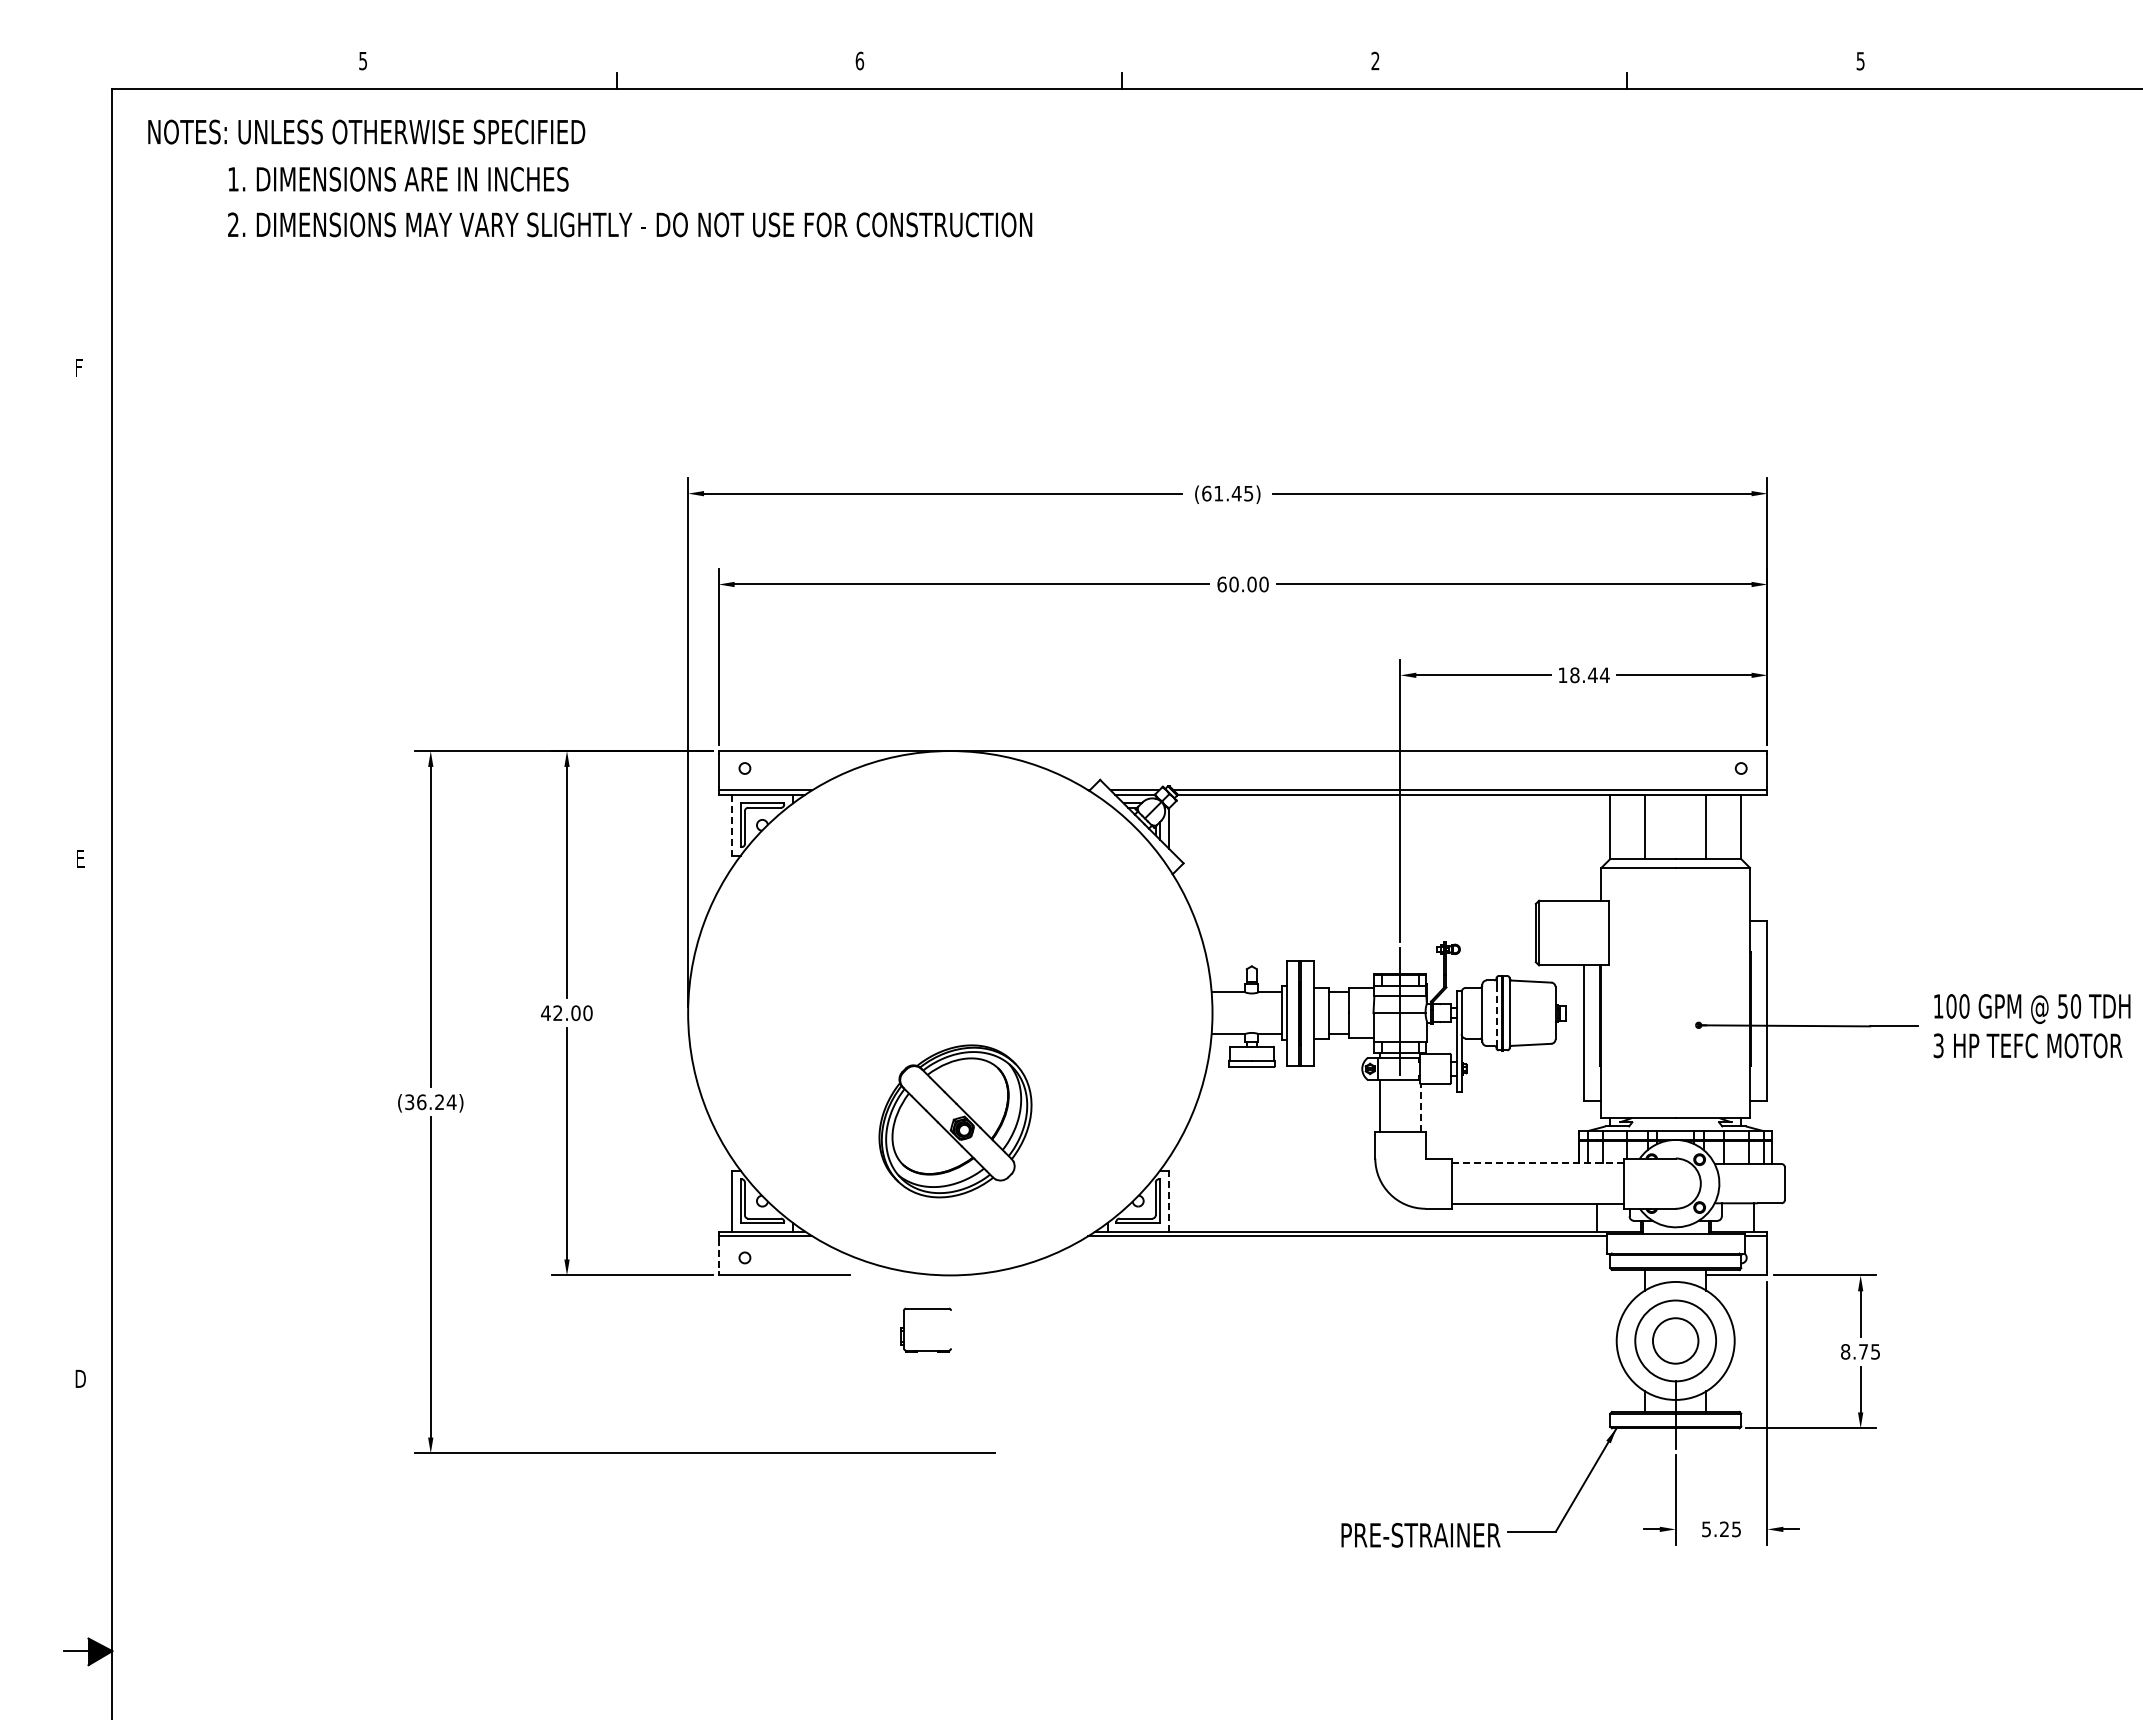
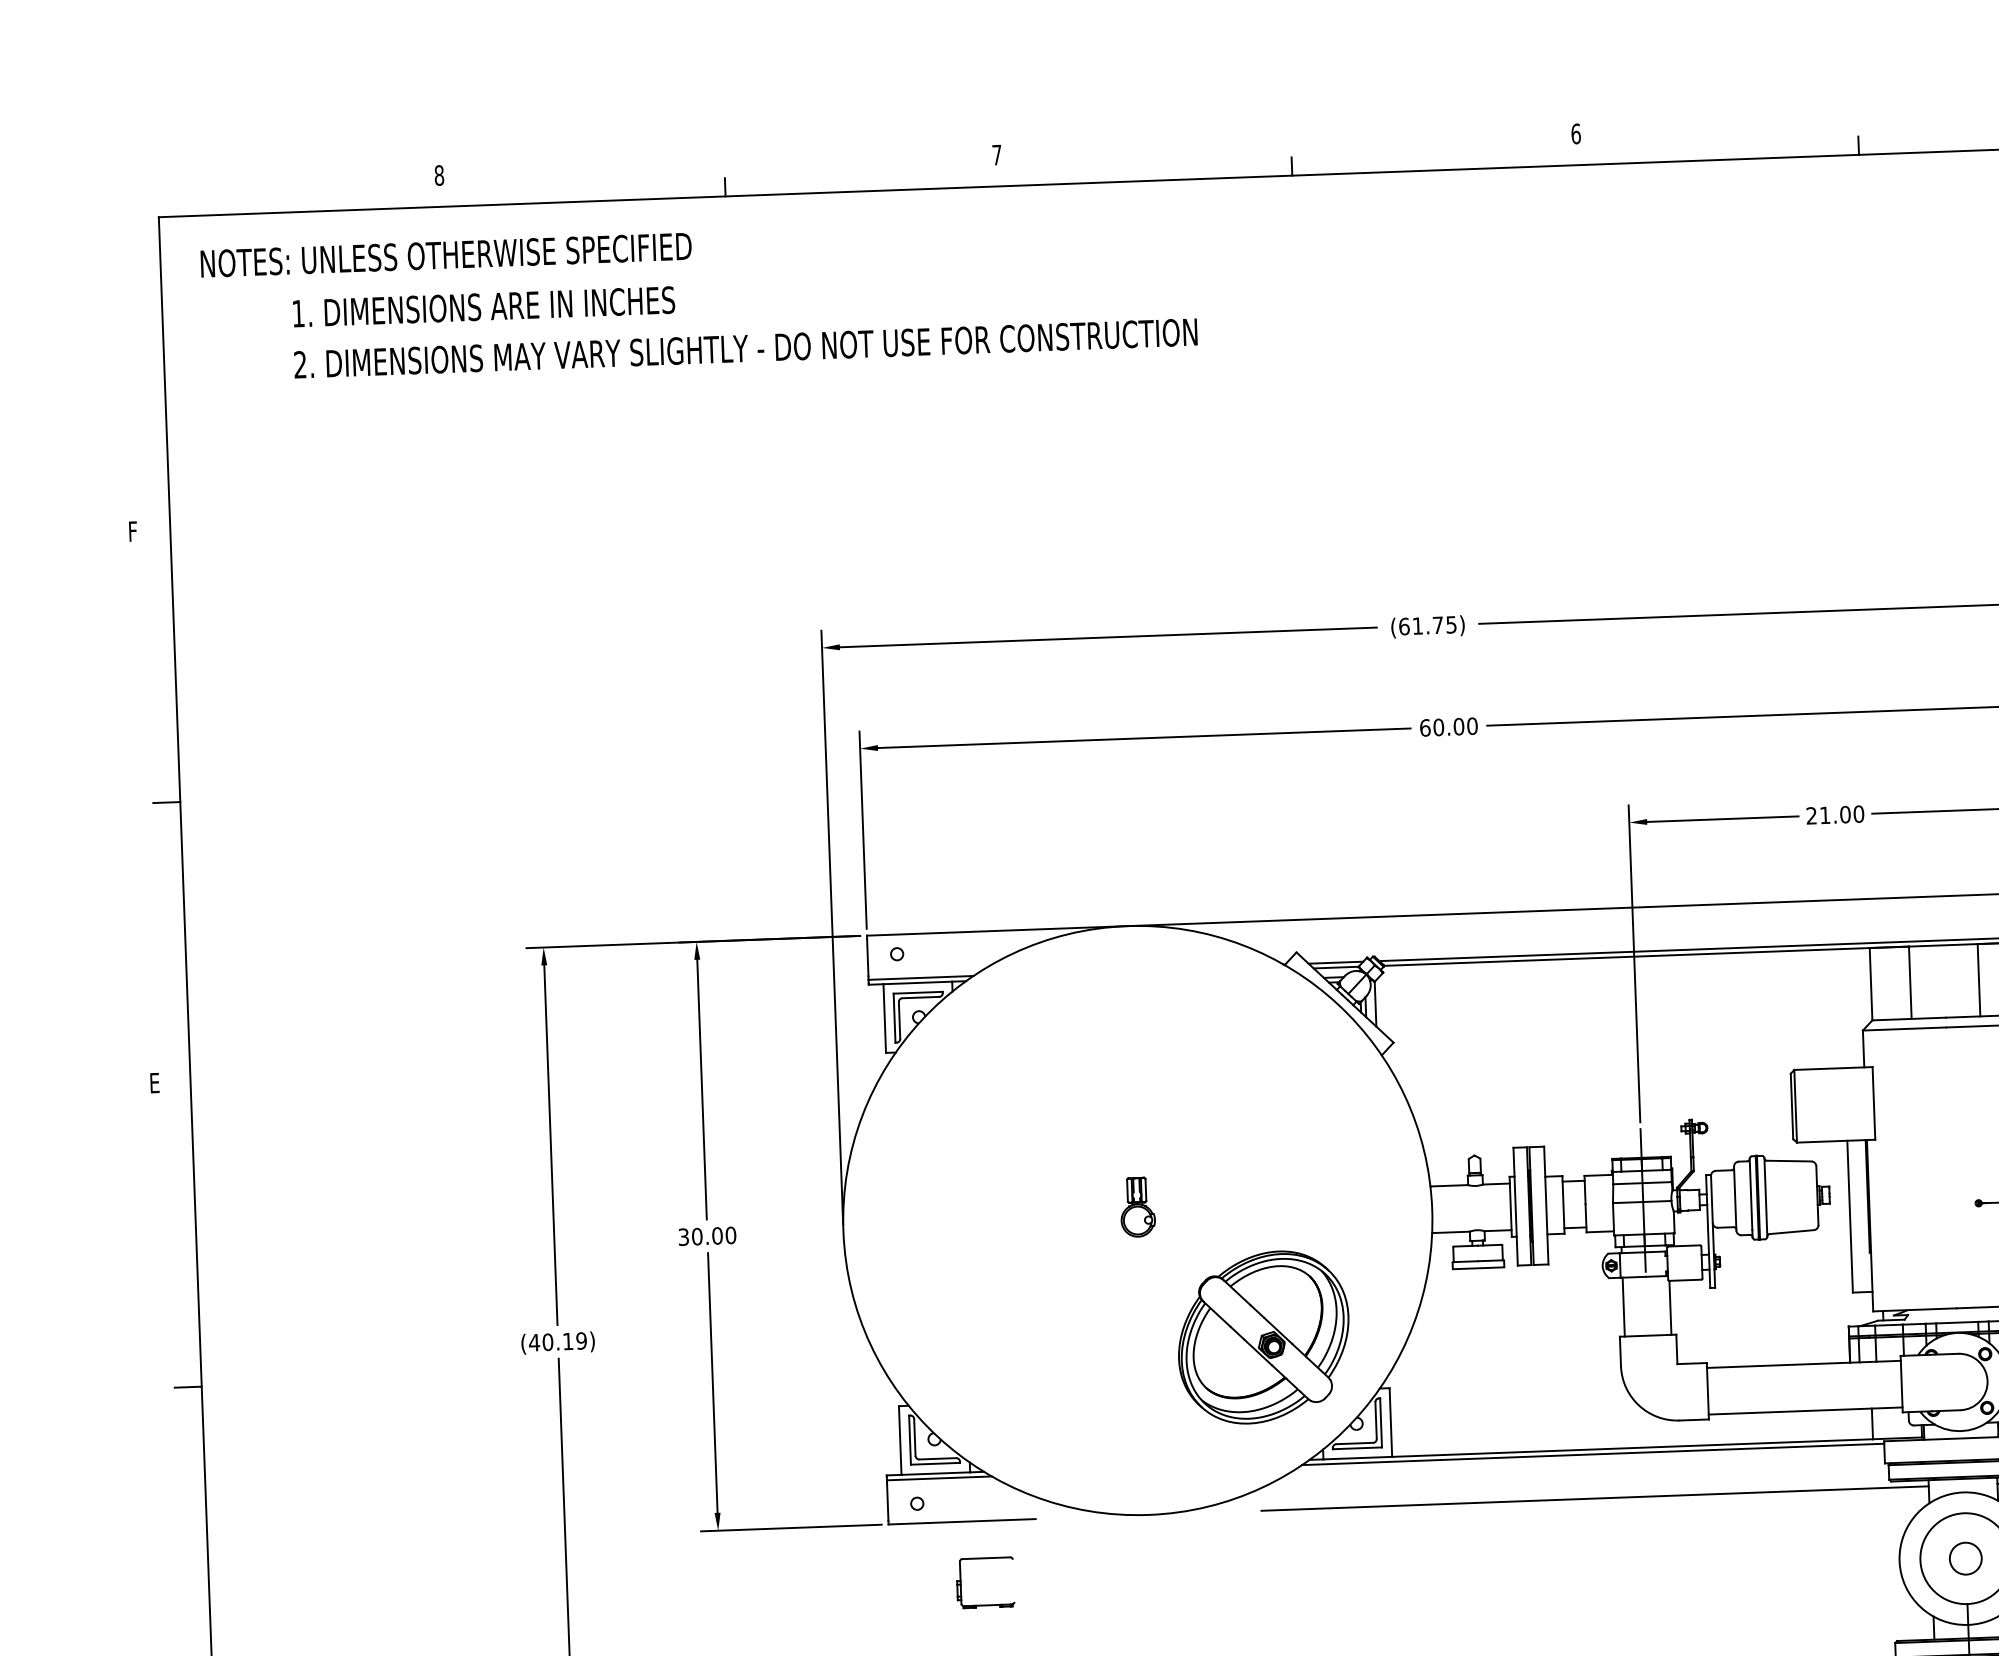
text: (363, 60) -> (439, 174), 5 -> 8
text: (859, 60) -> (996, 154), 6 -> 7
text: (1375, 60) -> (1576, 133), 2 -> 6
text: (1236, 493) -> (1437, 625), (61.45) -> (61.75)
line: (100, 609) -> (166, 802), added
text: (1583, 675) -> (1834, 815), 18.44 -> 21.00
line: (731, 825) -> (884, 1018), dashed -> solid
part: (950, 1001) -> (1137, 1207), added
text: (551, 1013) -> (690, 1237), 42.00 -> 30.00
line: (1496, 1013) -> (1751, 1198), dashed -> solid
text: (430, 1102) -> (557, 1342), (36.24) -> (40.19)
line: (1421, 1107) -> (1670, 1306), dashed -> solid
part: (955, 1121) -> (1263, 1337), moved
line: (100, 1130) -> (188, 1387), added
line: (1537, 1162) -> (1803, 1363), dashed -> solid
line: (1168, 1201) -> (1390, 1422), dashed -> solid
line: (718, 1256) -> (887, 1503), dashed -> solid
line: (1347, 1275) -> (1594, 1498), added
part: (925, 1309) -> (984, 1559), moved
circle: (1675, 1340) -> (1965, 1558), size x0.62

